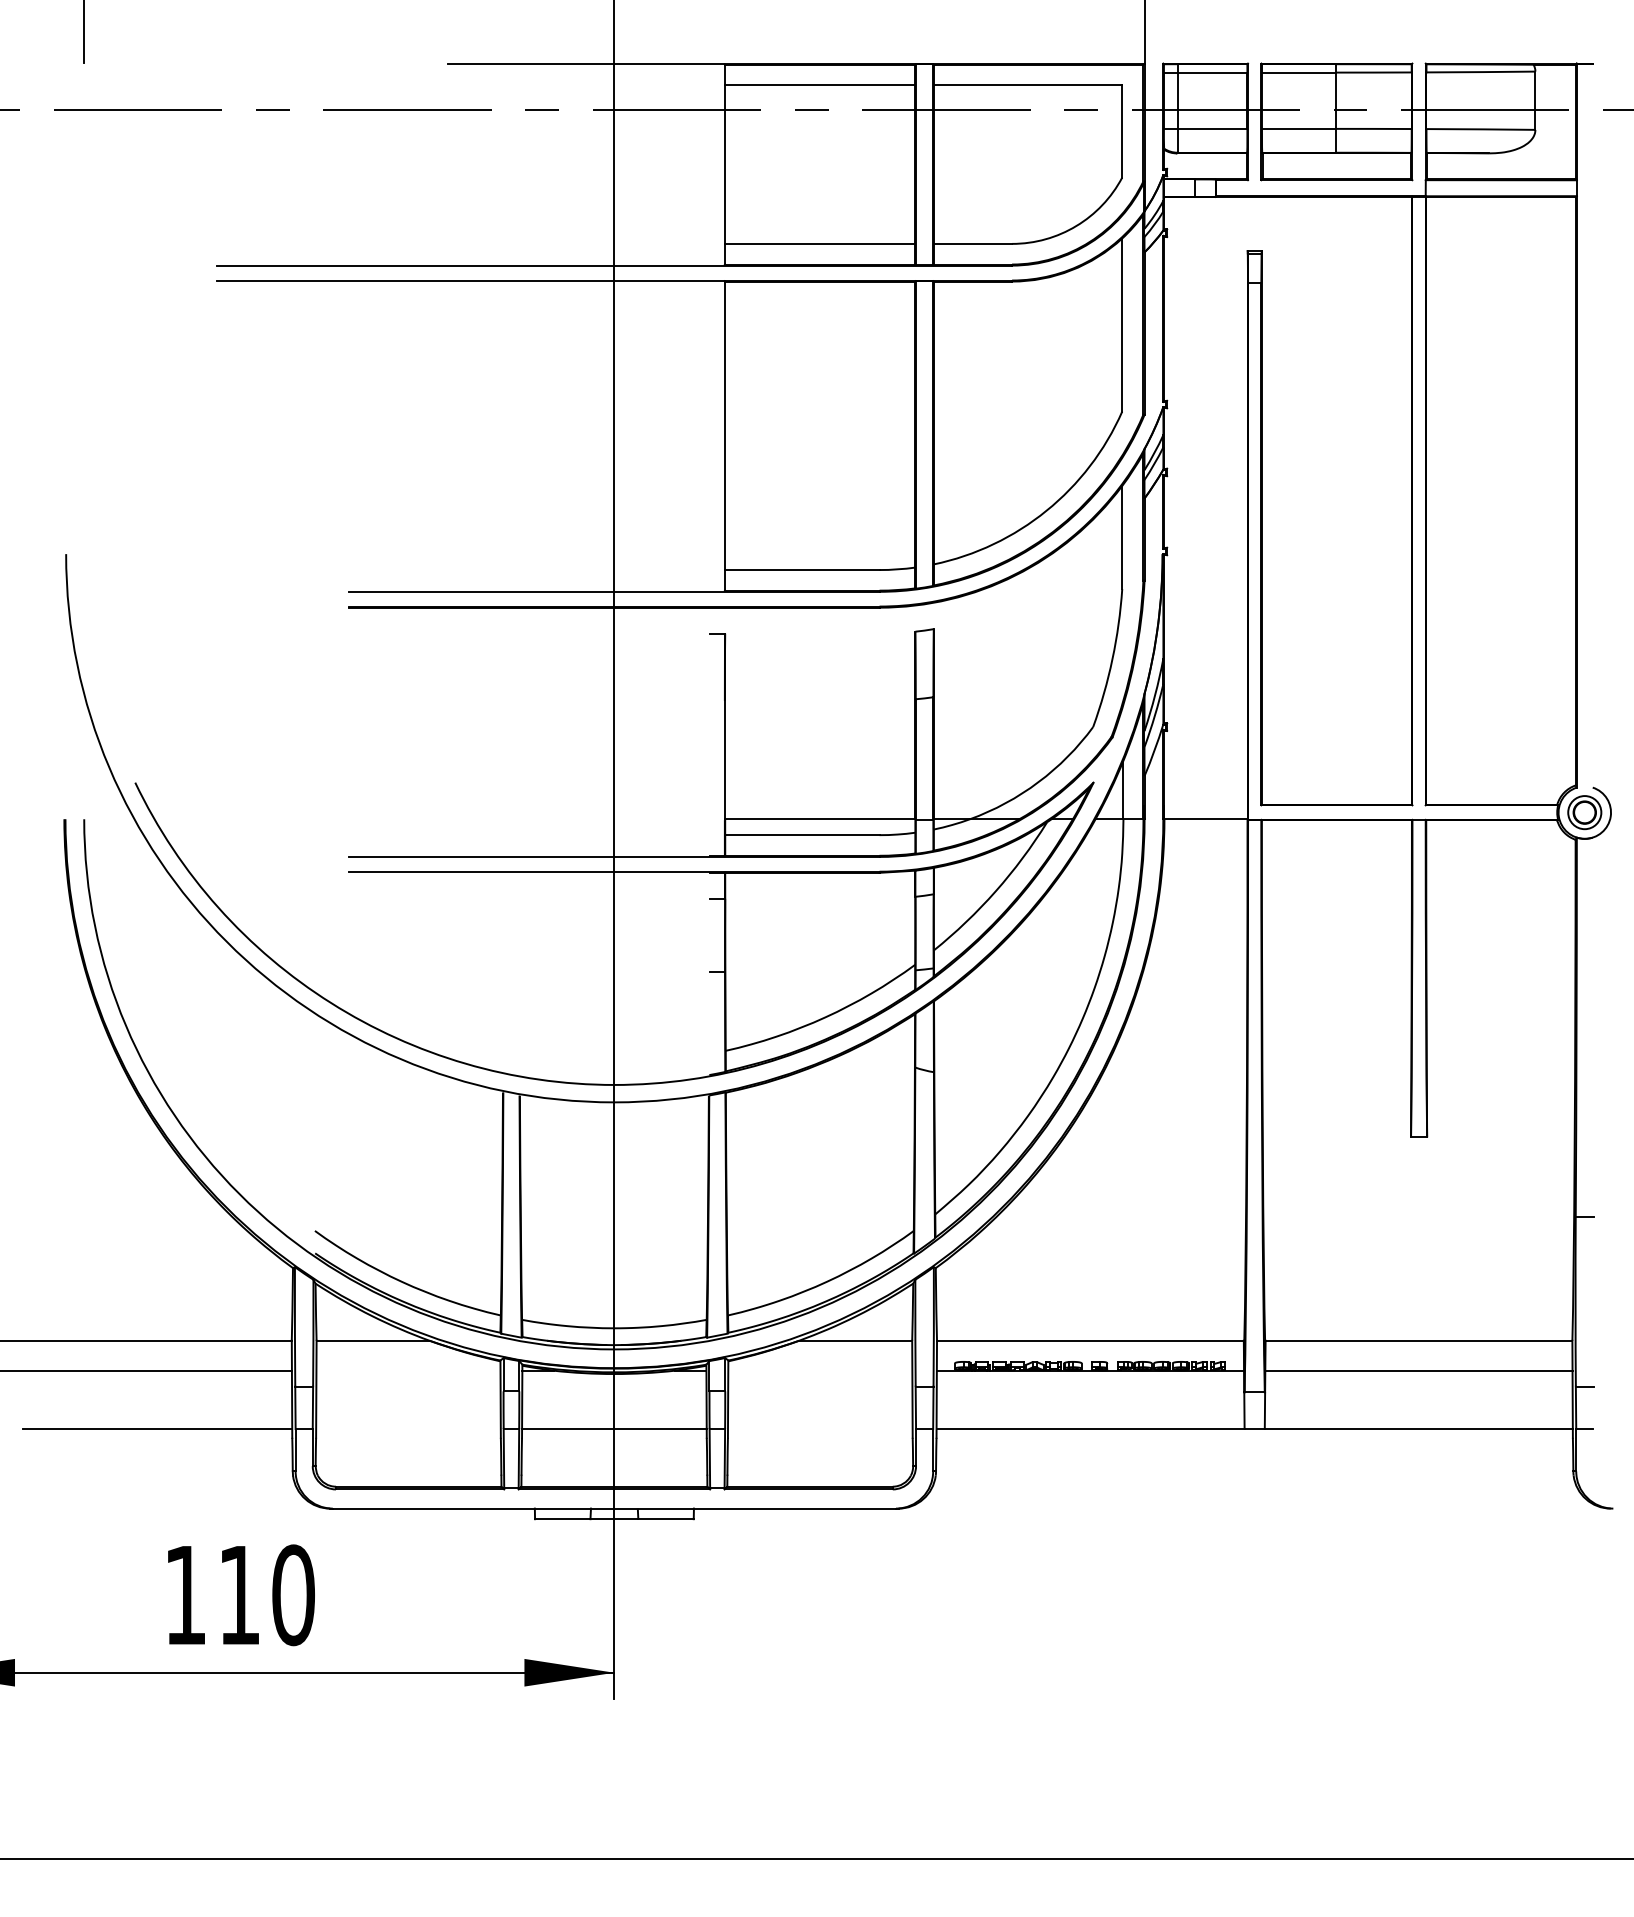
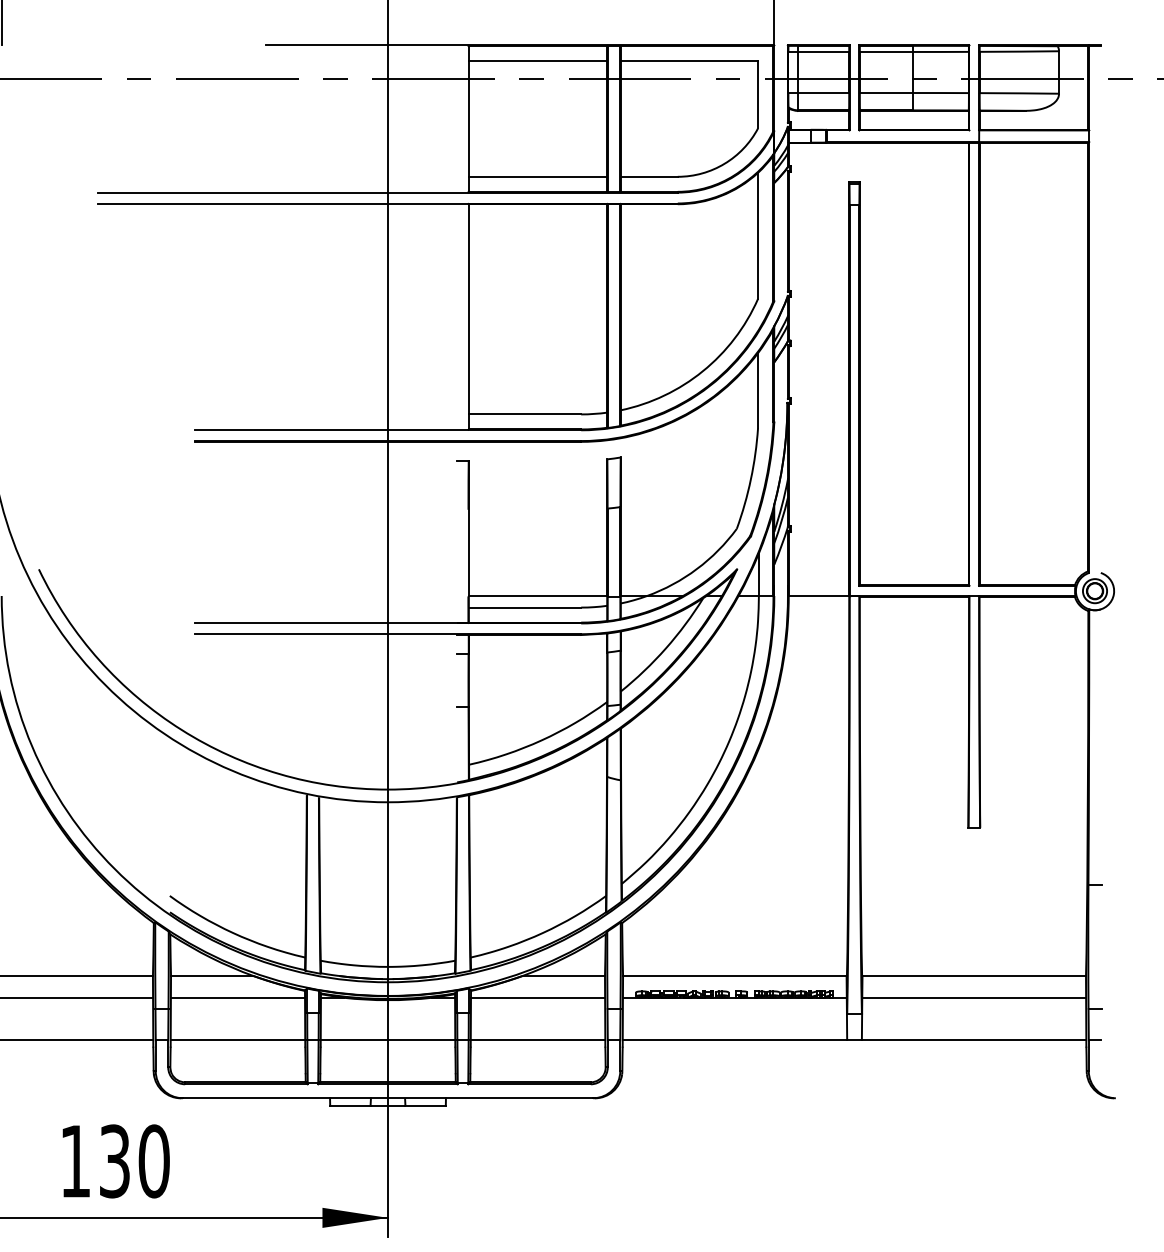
line: (408, 1370) -> (237, 997), added
line: (820, 1370) -> (538, 997), added
line: (408, 1429) -> (237, 1040), added
line: (820, 1429) -> (538, 1040), added
text: (239, 1595) -> (114, 1161), 110 -> 130

